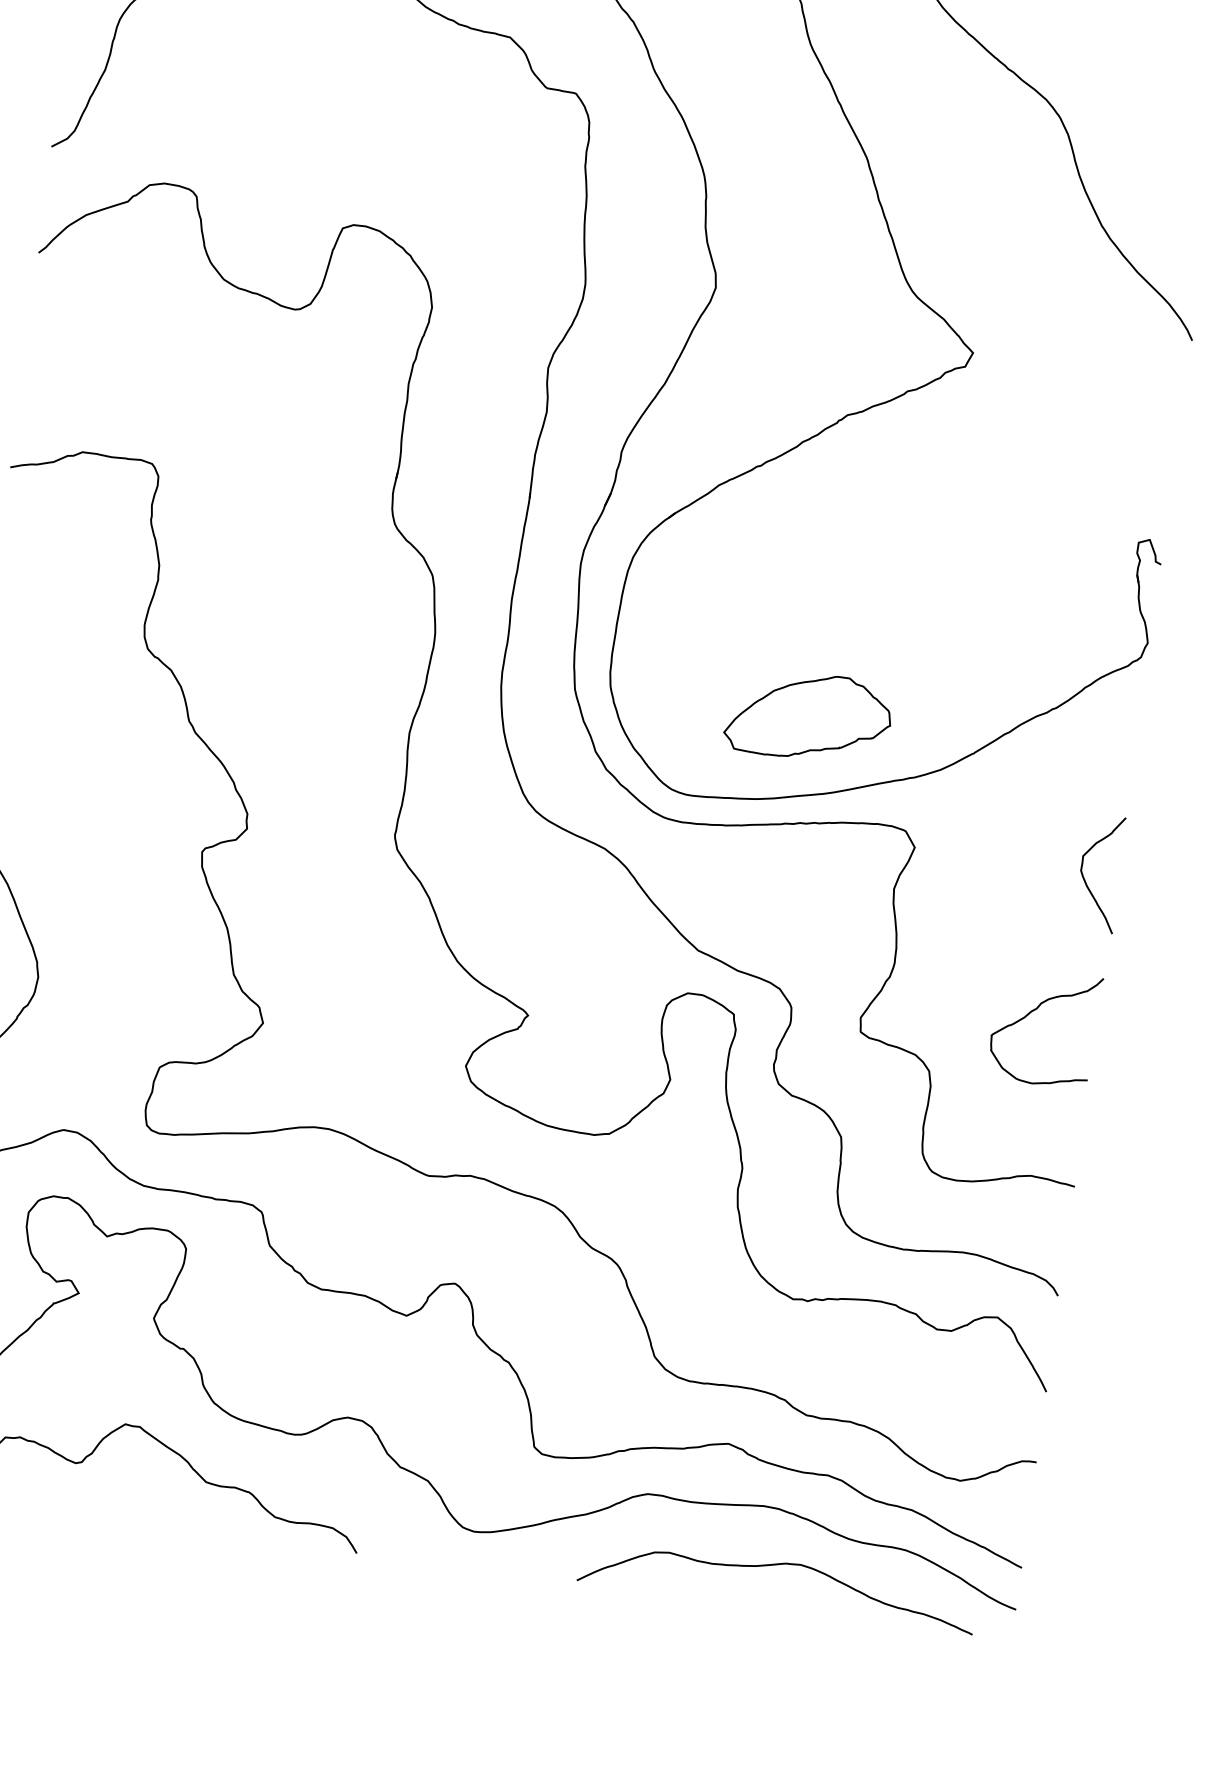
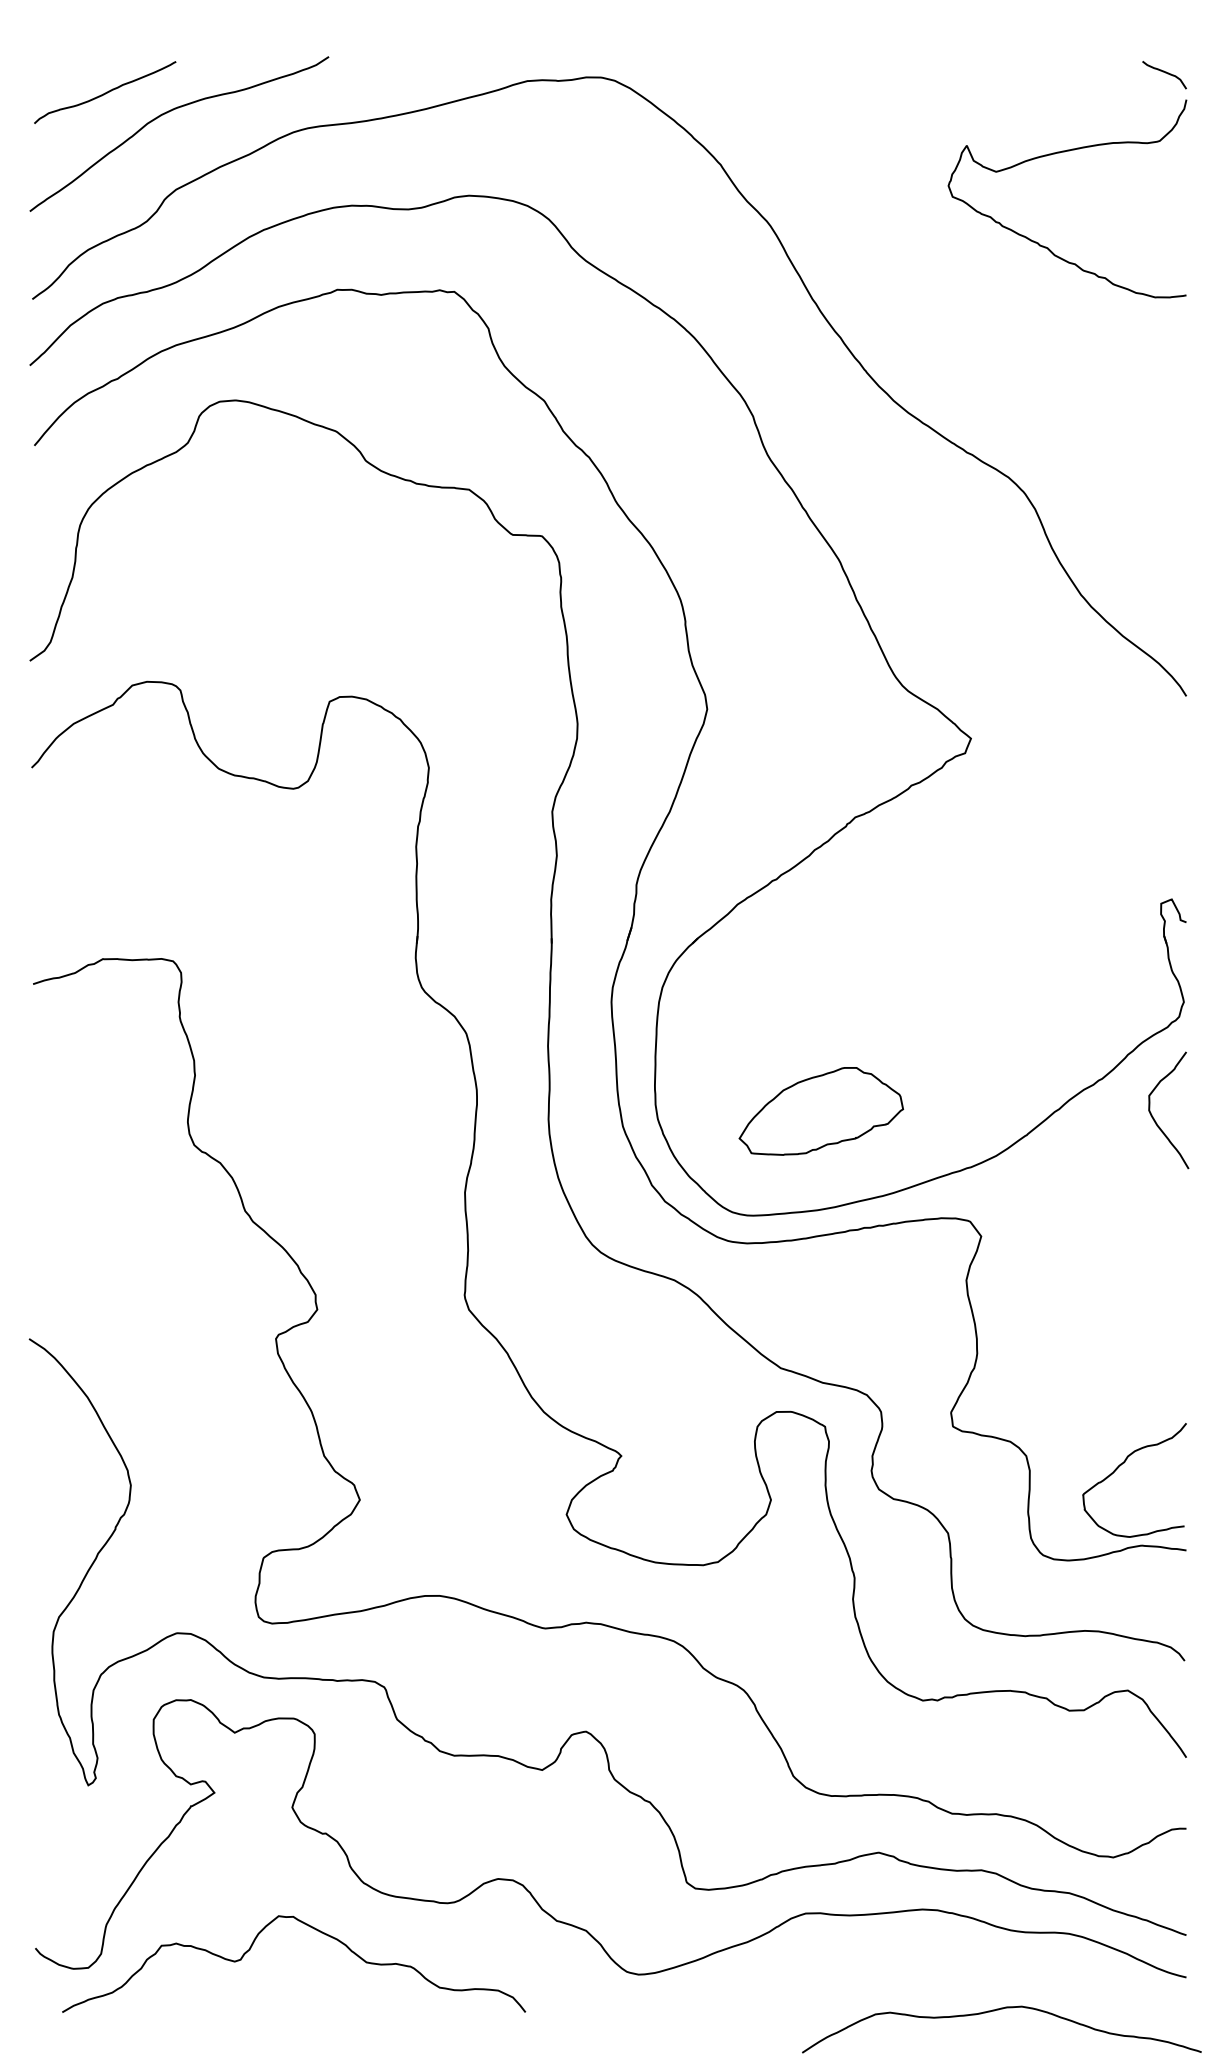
part: (808, 716) -> (821, 1111), moved
curve: (1085, 879) -> (1154, 1118), moved
curve: (1036, 1009) -> (1124, 1463), moved
curve: (777, 1565) -> (998, 2010), moved

